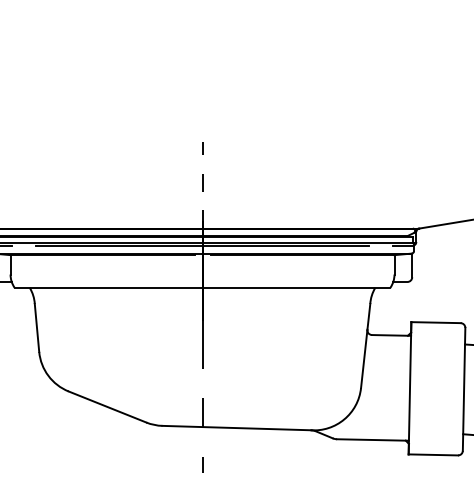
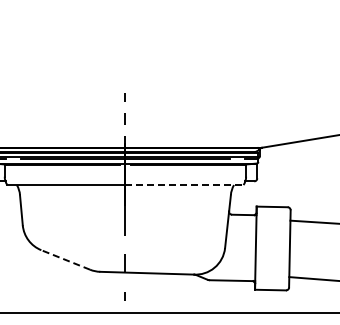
line: (296, 288) -> (184, 185), solid -> dashed
line: (107, 406) -> (65, 259), solid -> dashed

